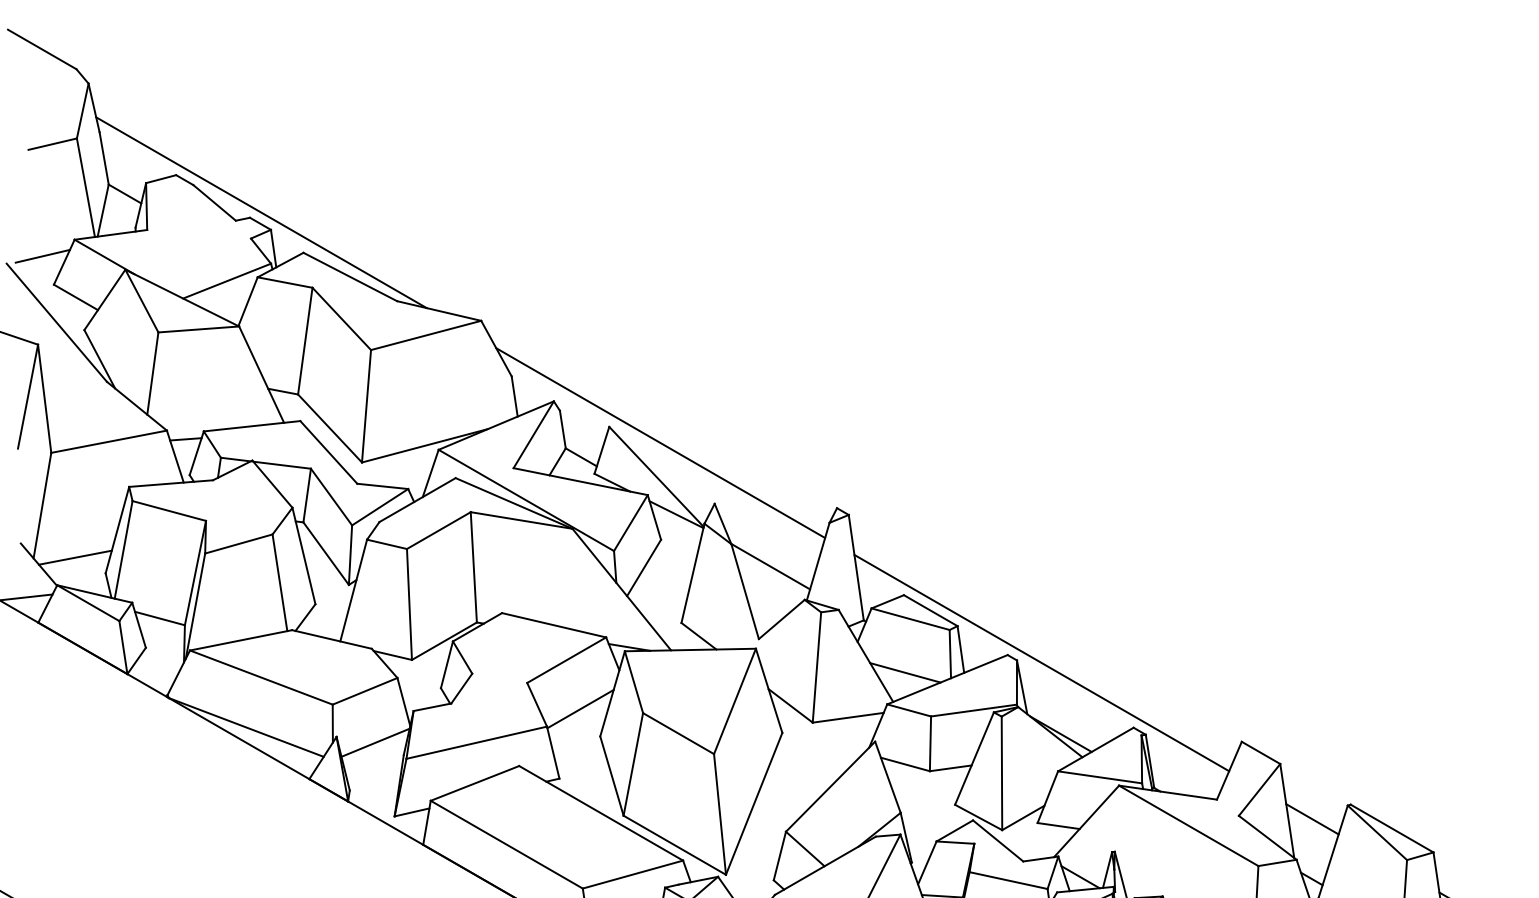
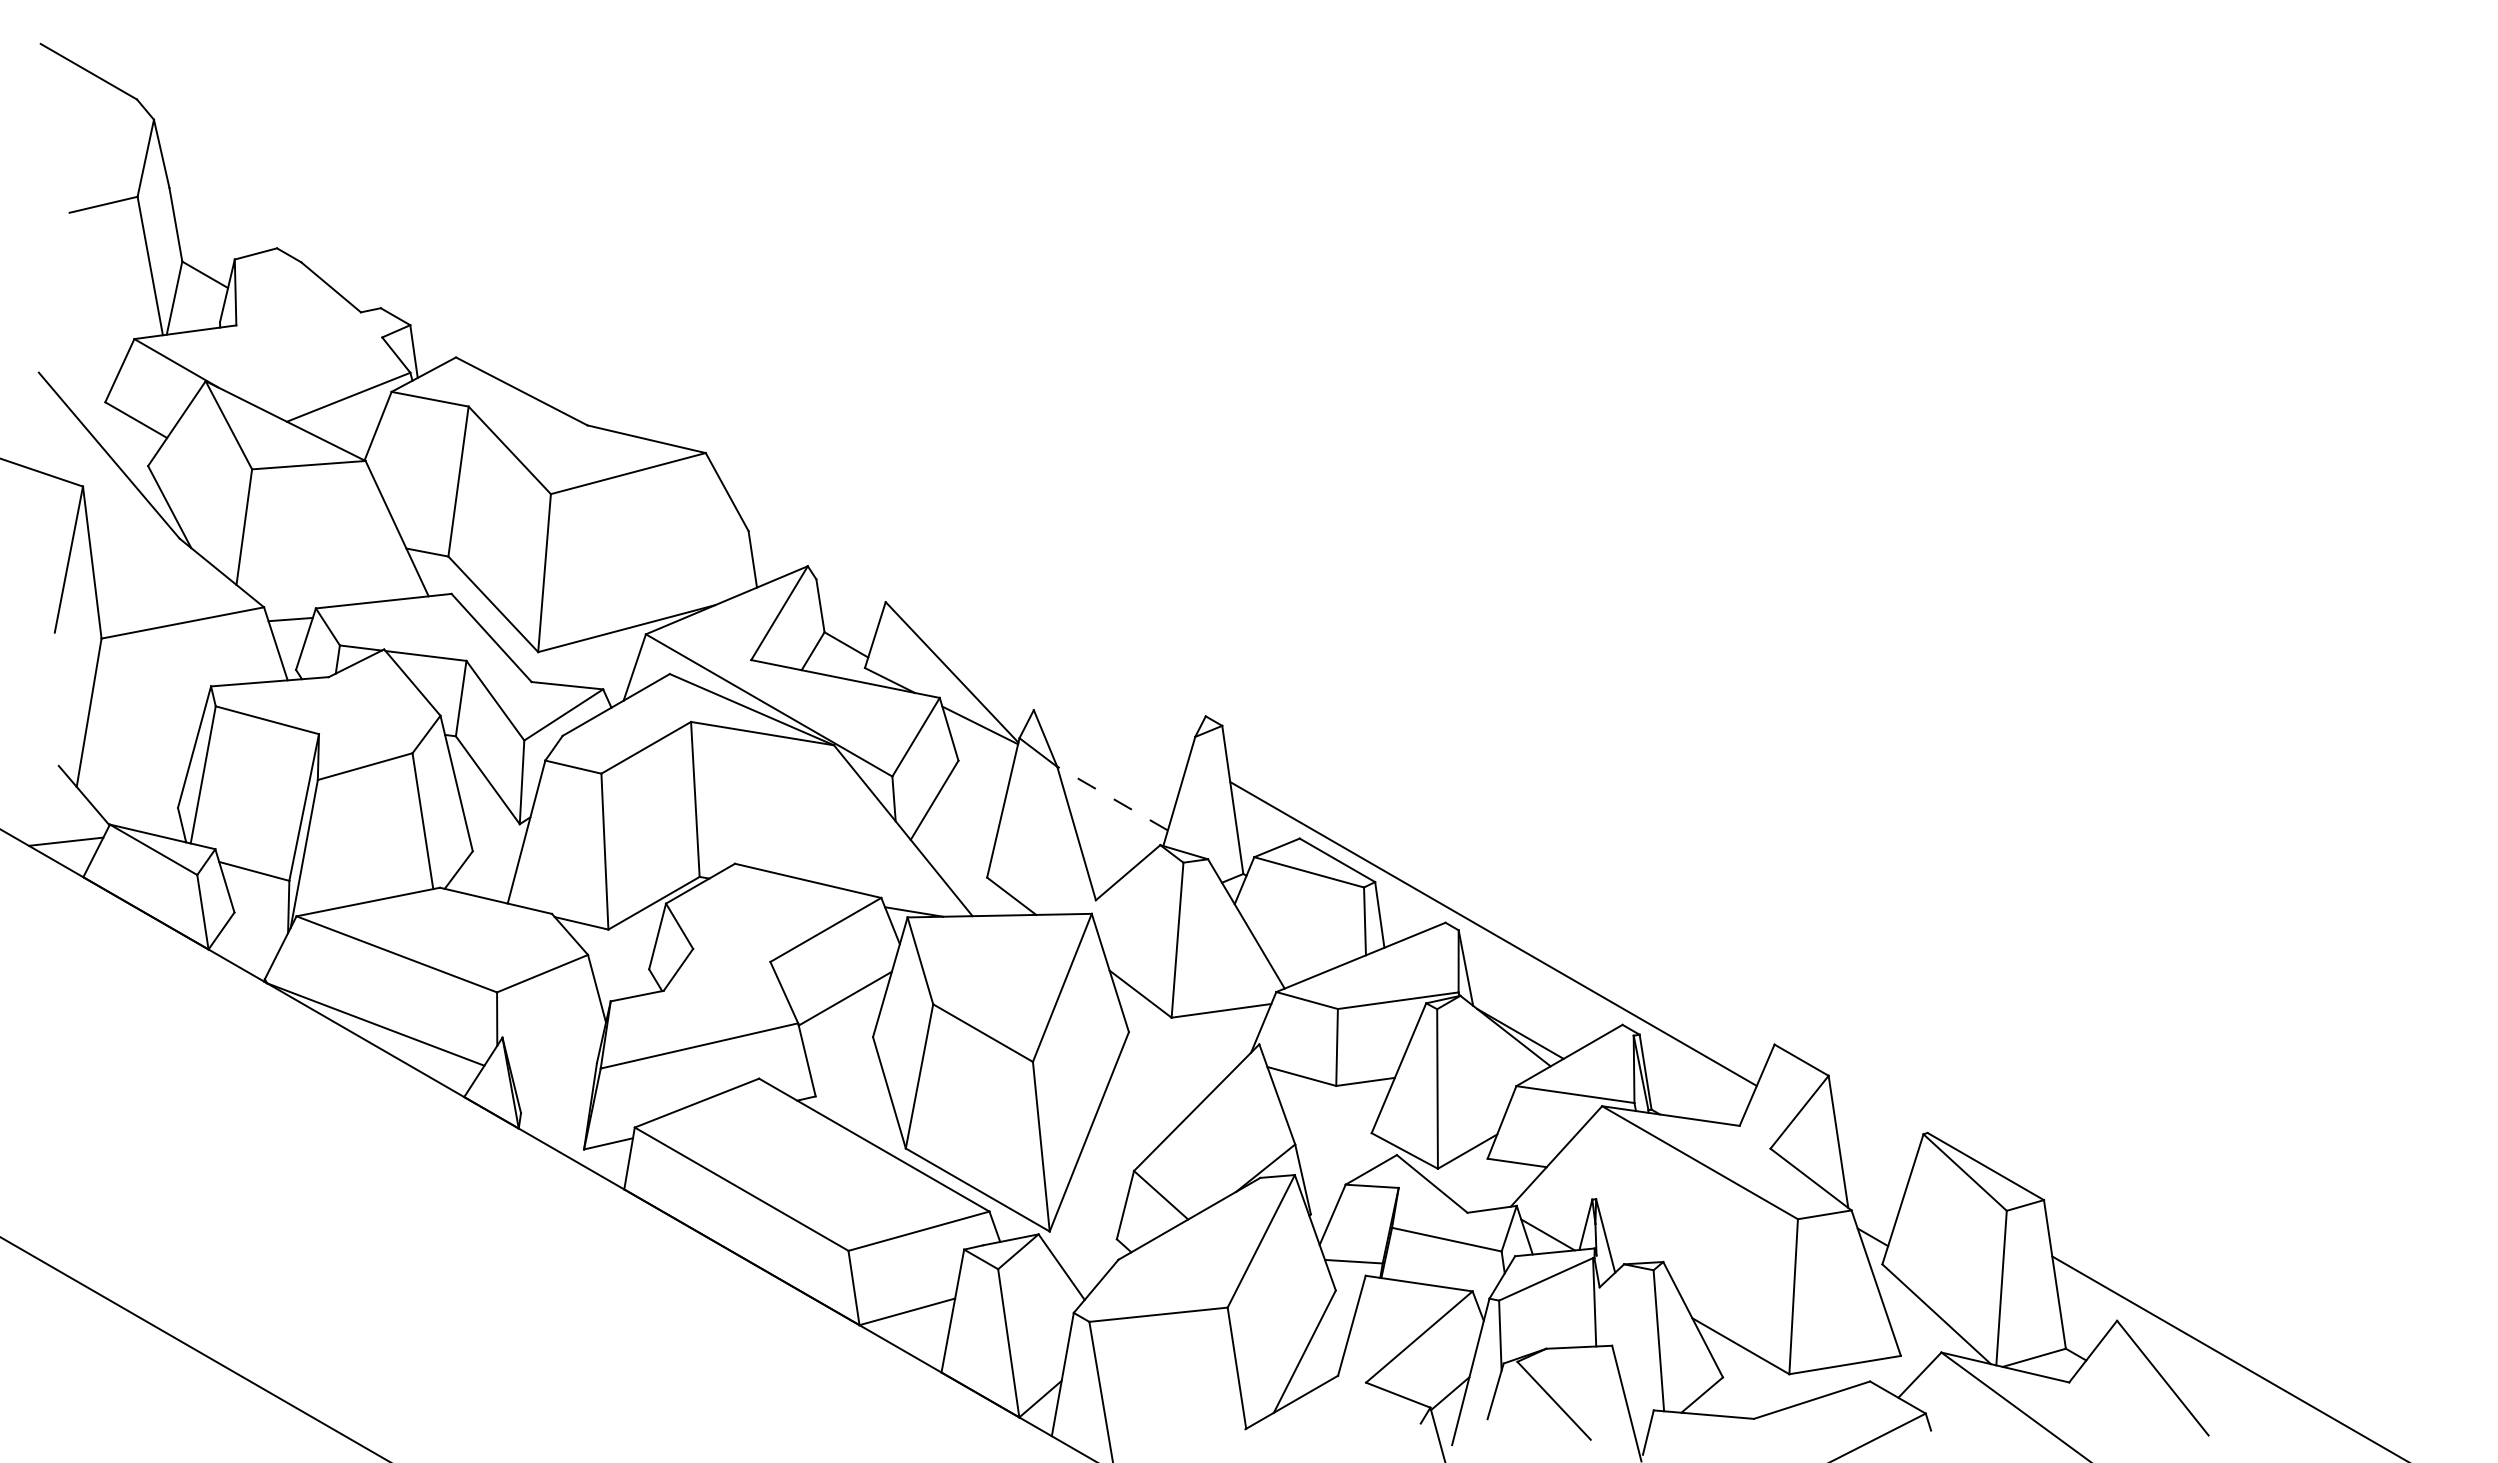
line: (261, 212) -> (396, 301), removed
line: (42, 256) -> (89, 362), removed
line: (660, 442) -> (957, 624), removed
line: (75, 557) -> (135, 785), removed
line: (770, 566) -> (1112, 798), solid -> dashed
line: (905, 672) -> (1301, 947), removed
line: (375, 742) -> (557, 1045), removed
line: (1312, 819) -> (1873, 1153), removed

